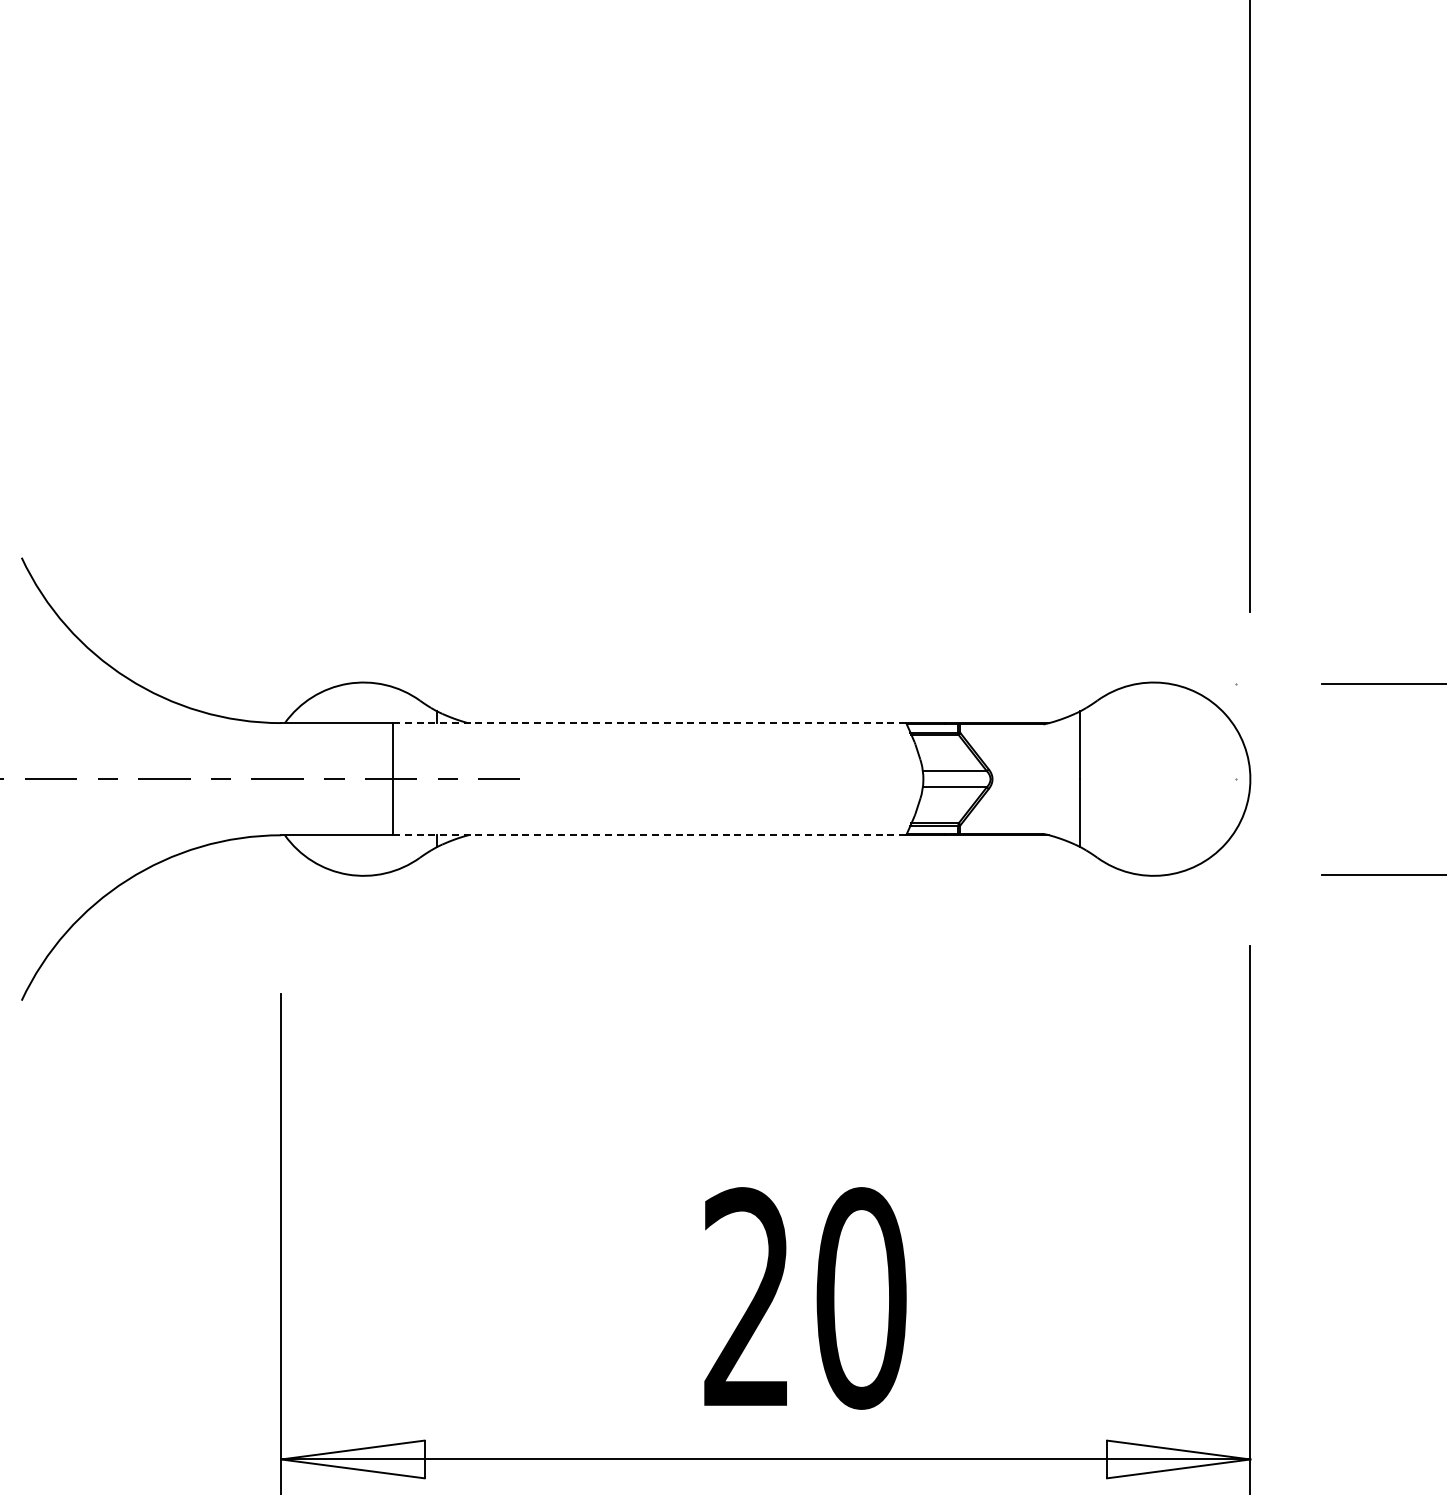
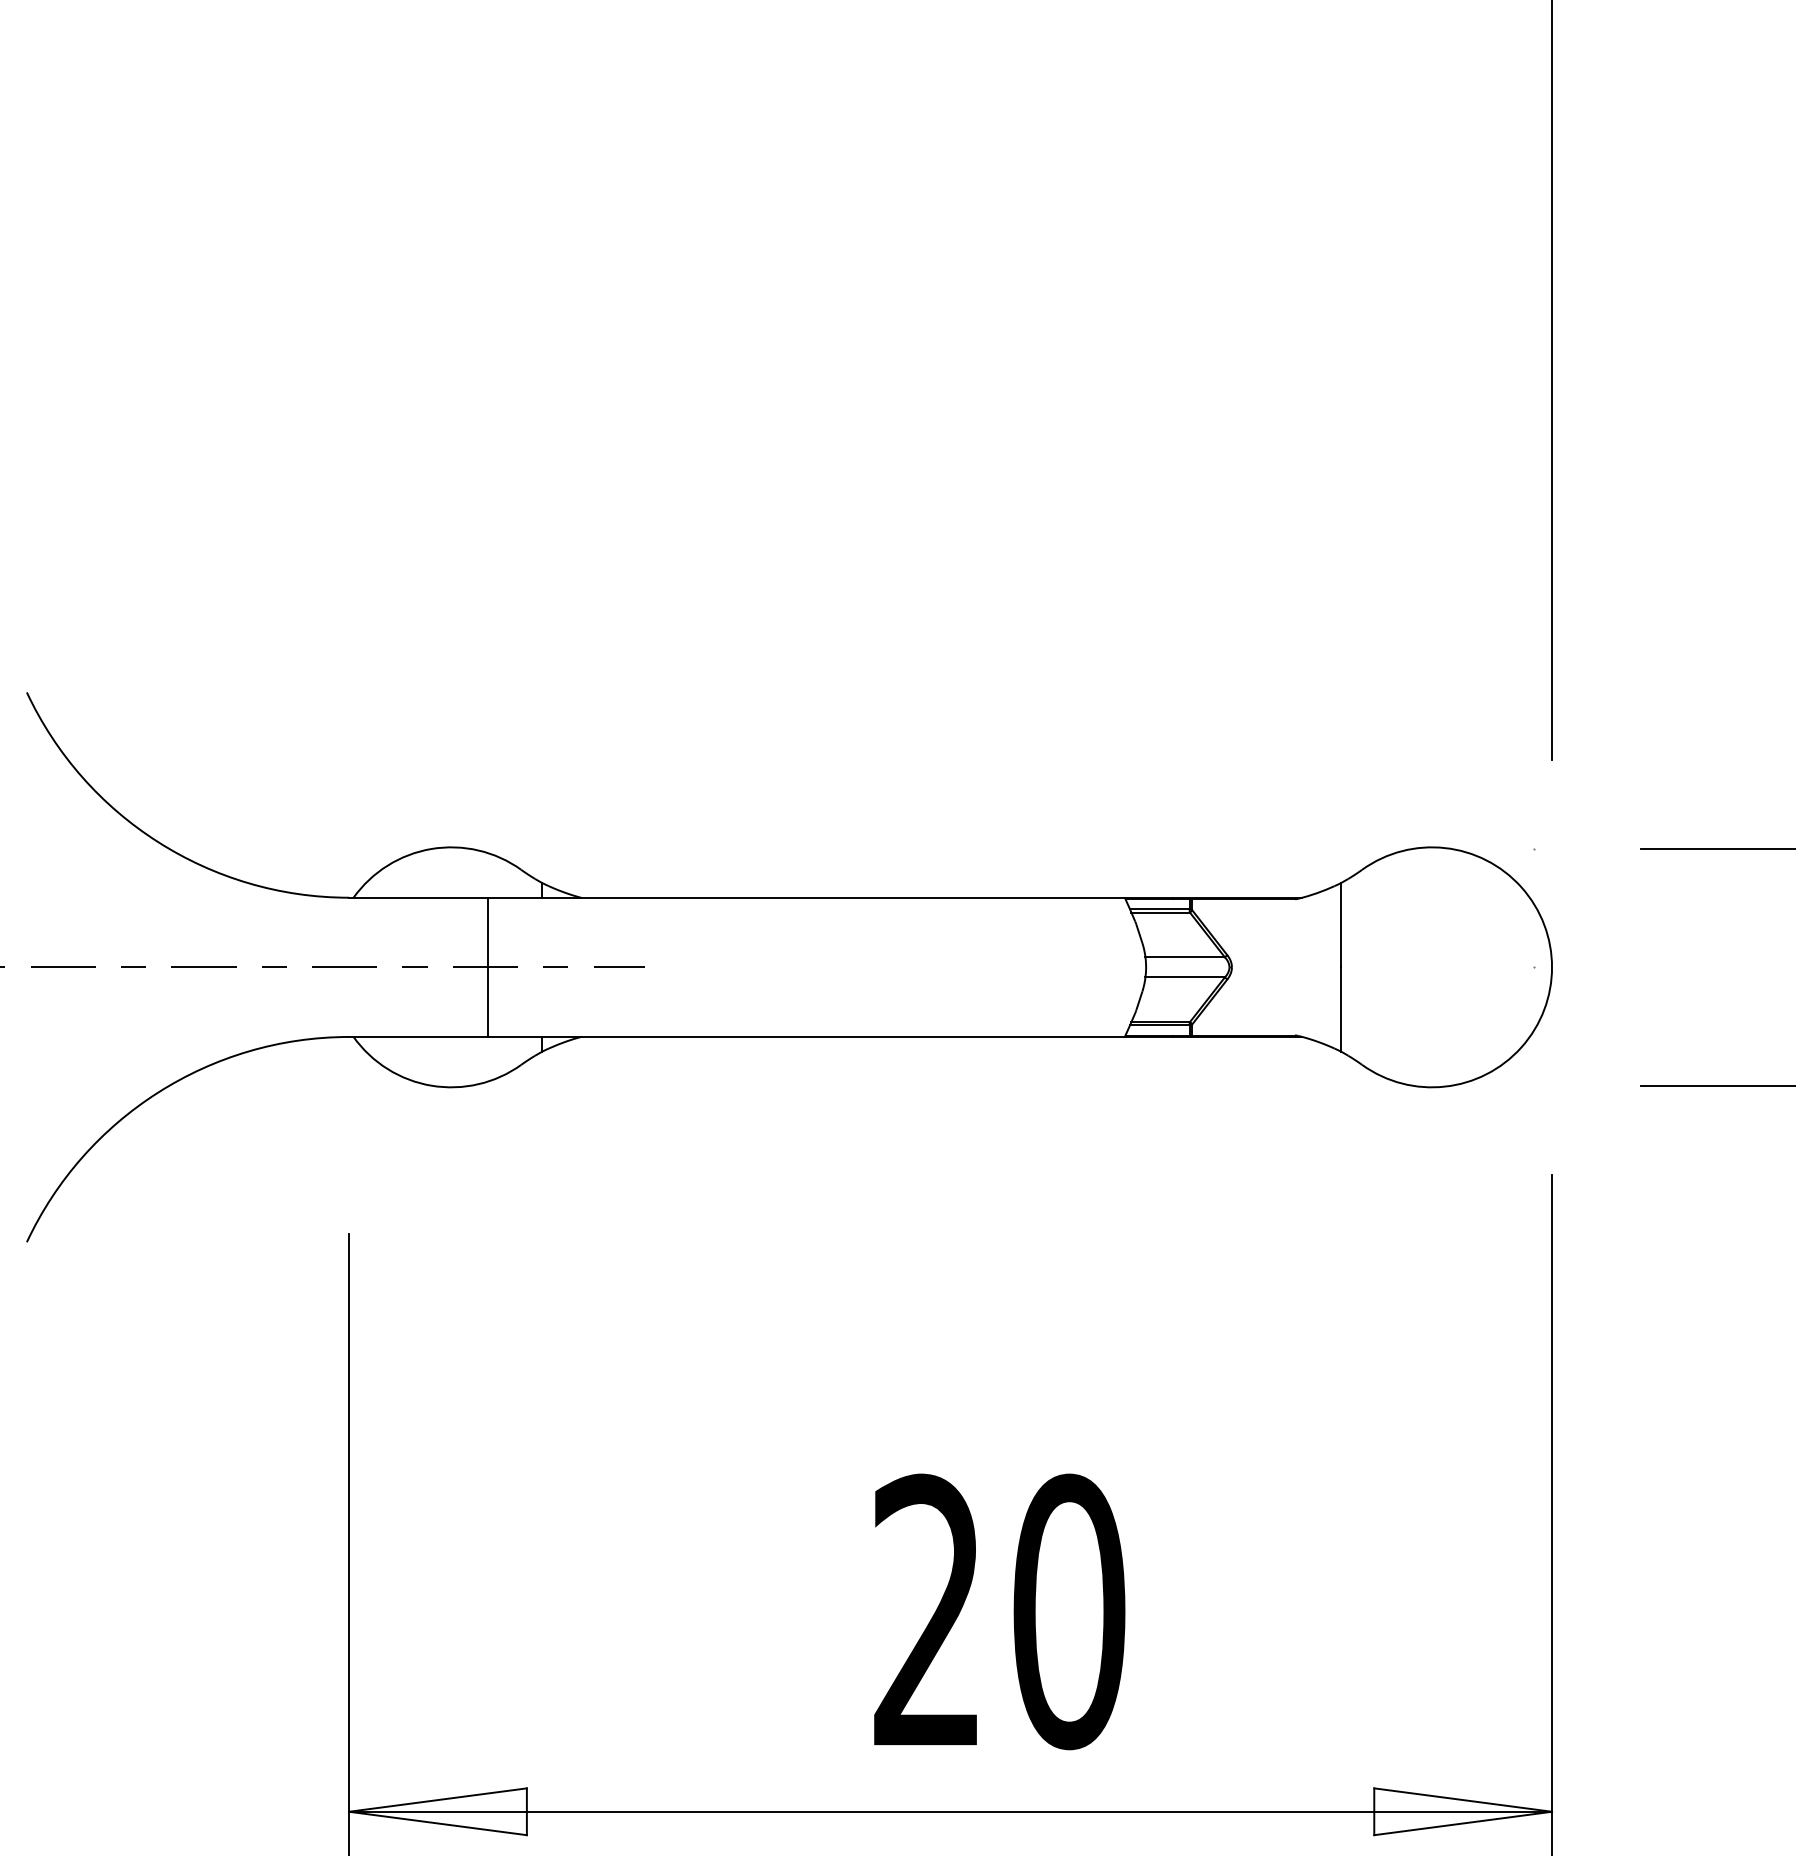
line: (649, 723) -> (806, 898), dashed -> solid
line: (649, 835) -> (806, 1037), dashed -> solid

